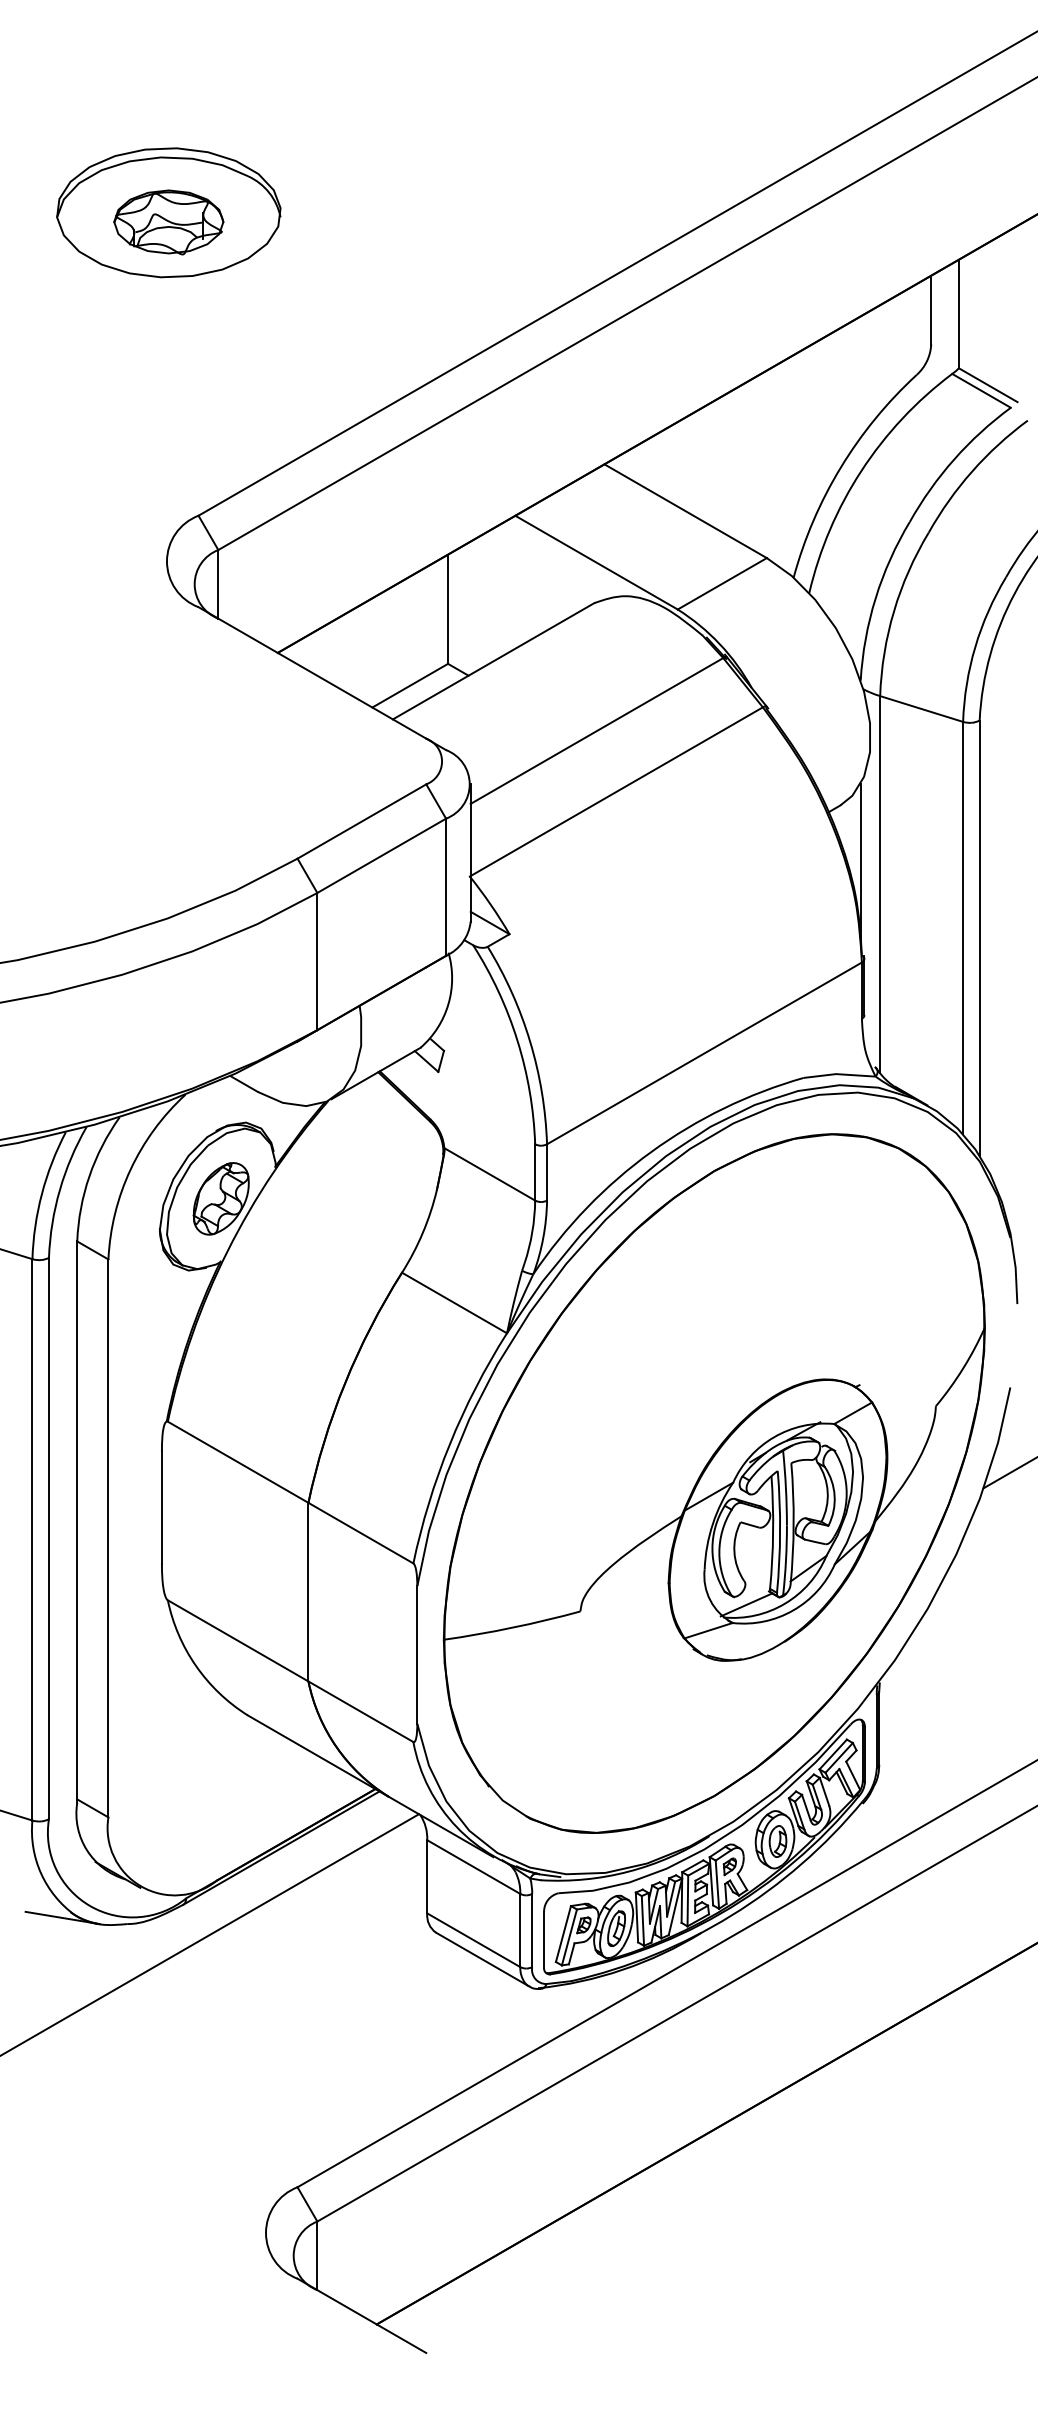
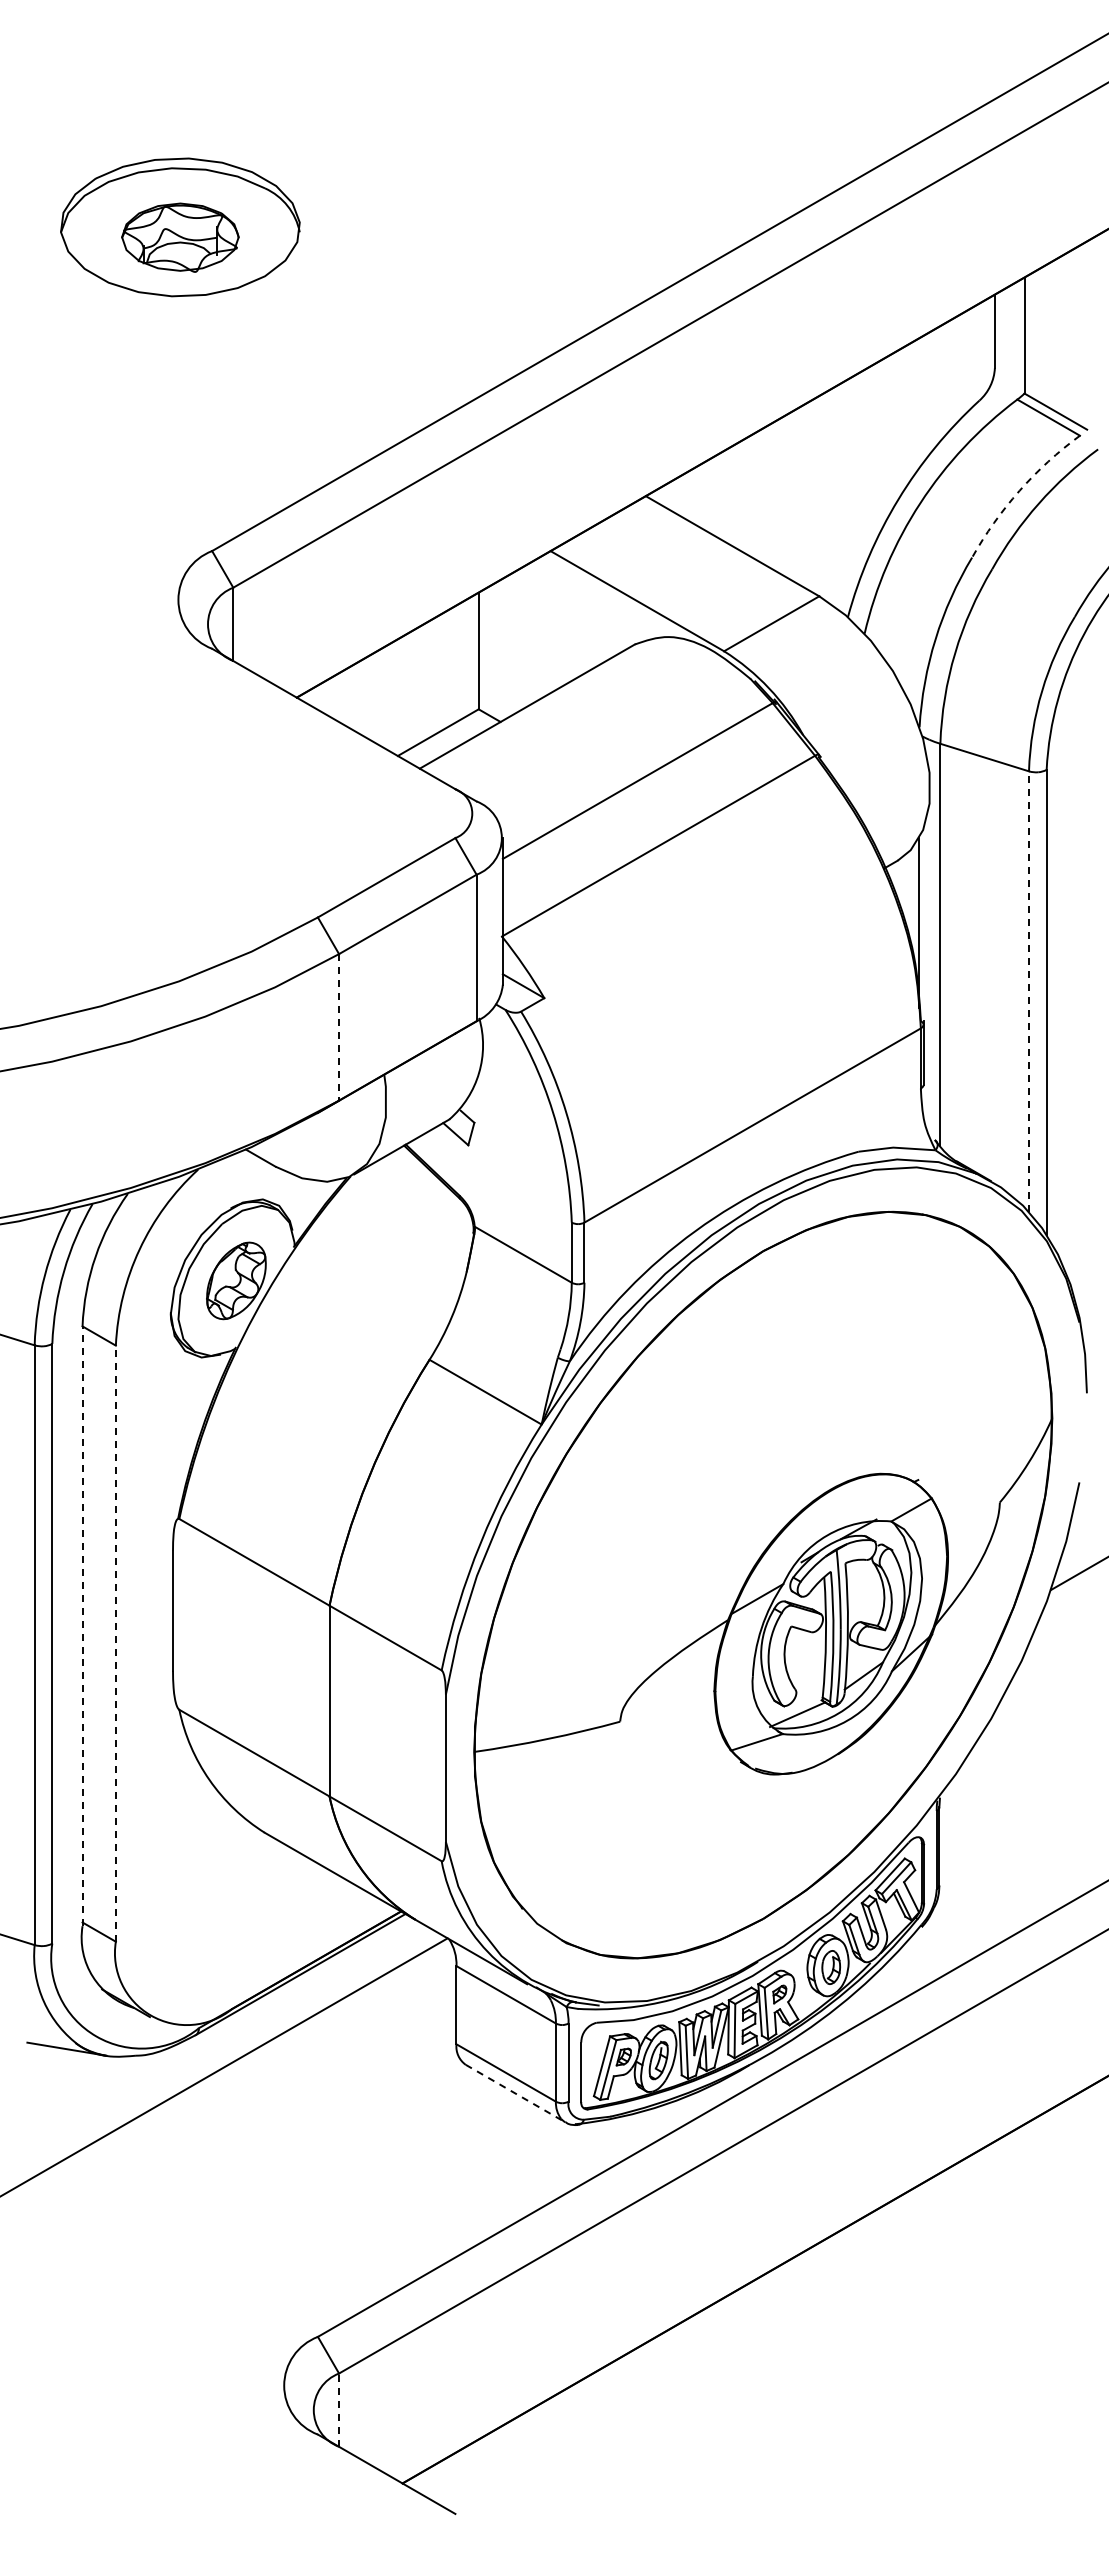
arc: (954, 459) -> (1019, 490), solid -> dashed
line: (963, 927) -> (1029, 991), solid -> dashed
line: (317, 961) -> (339, 1027), solid -> dashed
line: (77, 1522) -> (82, 1626), solid -> dashed
line: (108, 1538) -> (115, 1643), solid -> dashed
line: (482, 1959) -> (515, 2093), solid -> dashed
line: (317, 2256) -> (339, 2410), solid -> dashed

